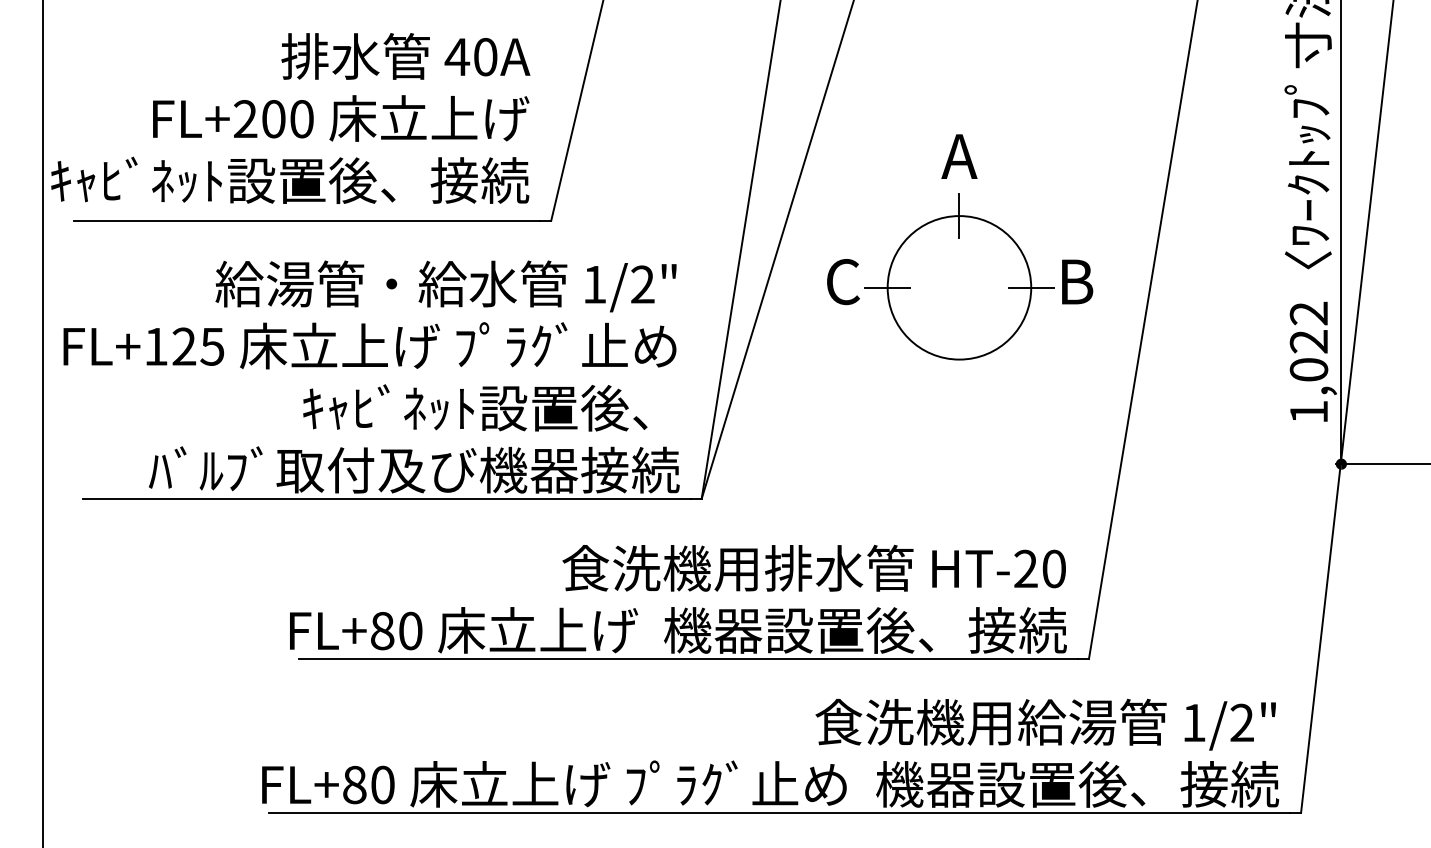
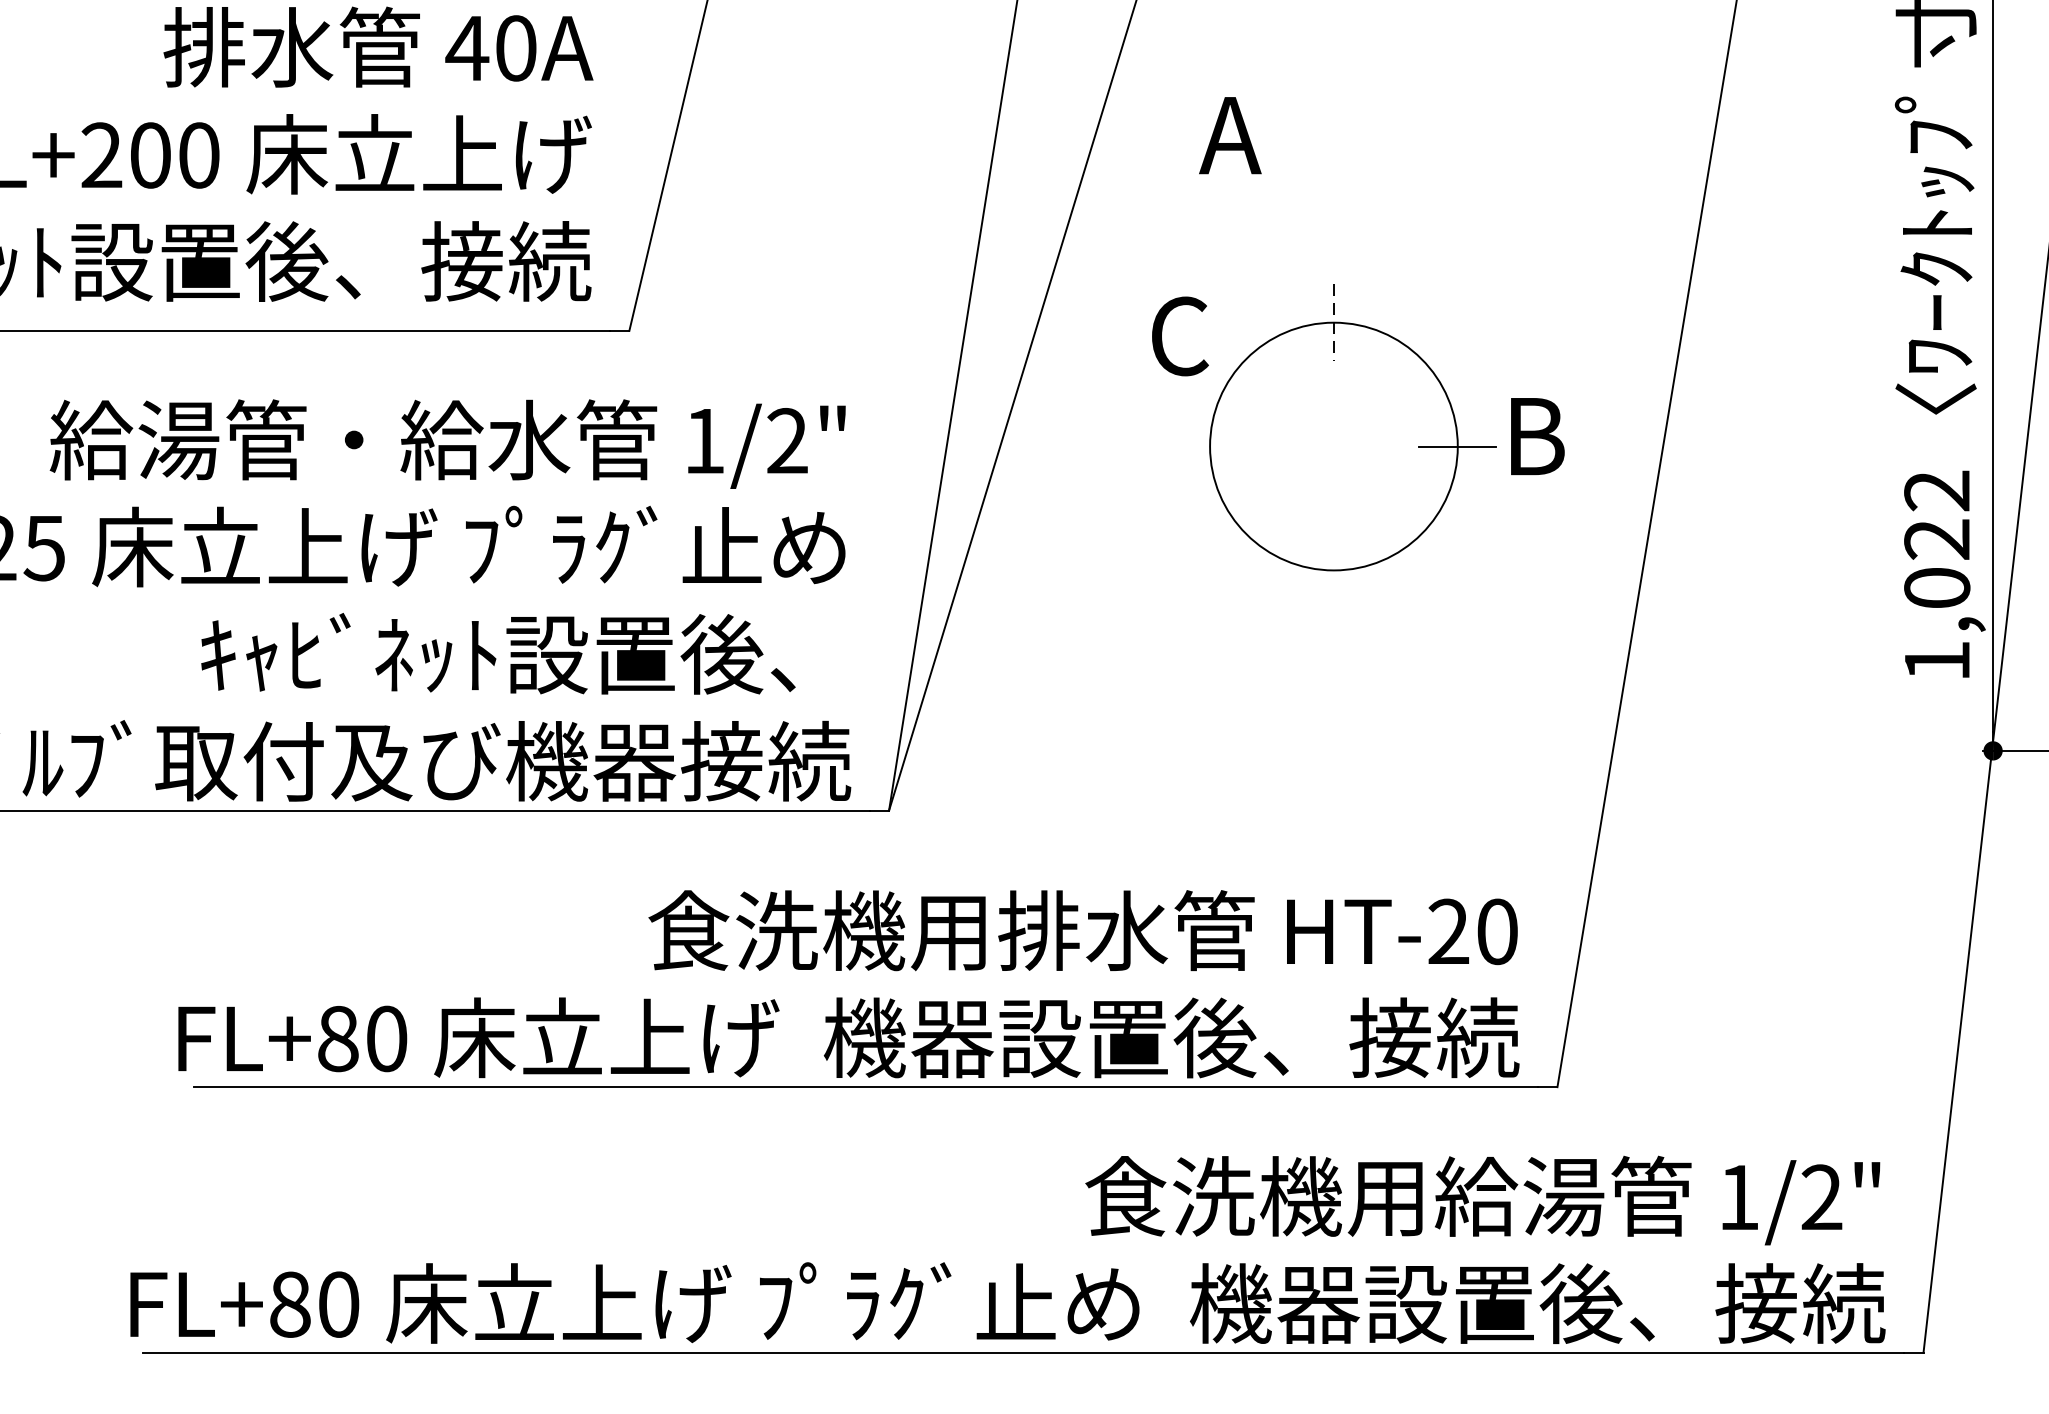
text: (959, 156) -> (1230, 135), moved
line: (959, 216) -> (1334, 323), solid -> dashed
text: (843, 282) -> (1180, 337), moved
line: (887, 287) -> (1209, 445), removed

